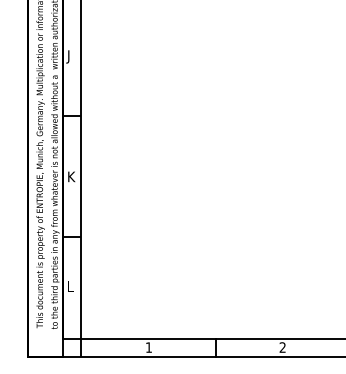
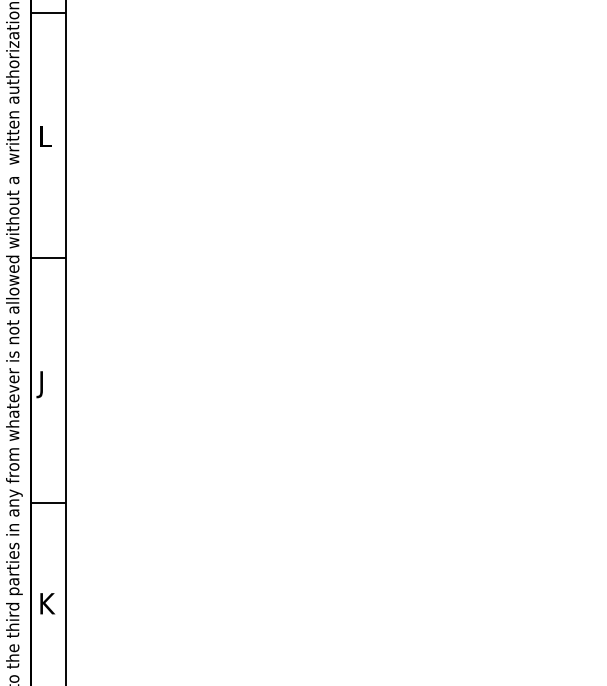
text: (69, 56) -> (43, 138), J -> L
text: (70, 177) -> (45, 383), K -> J
text: (71, 286) -> (47, 603), L -> K

